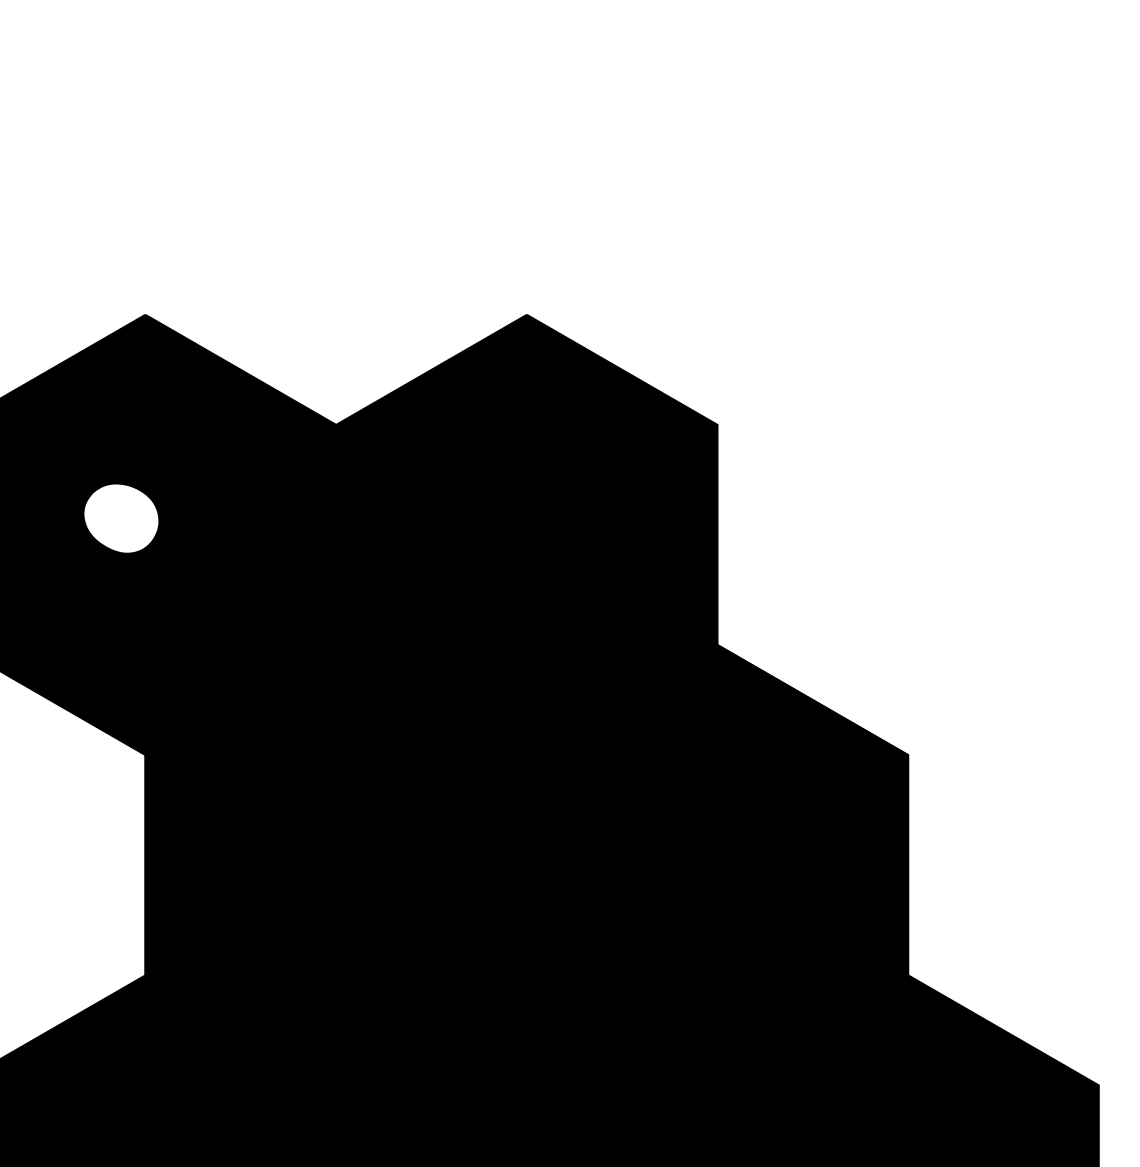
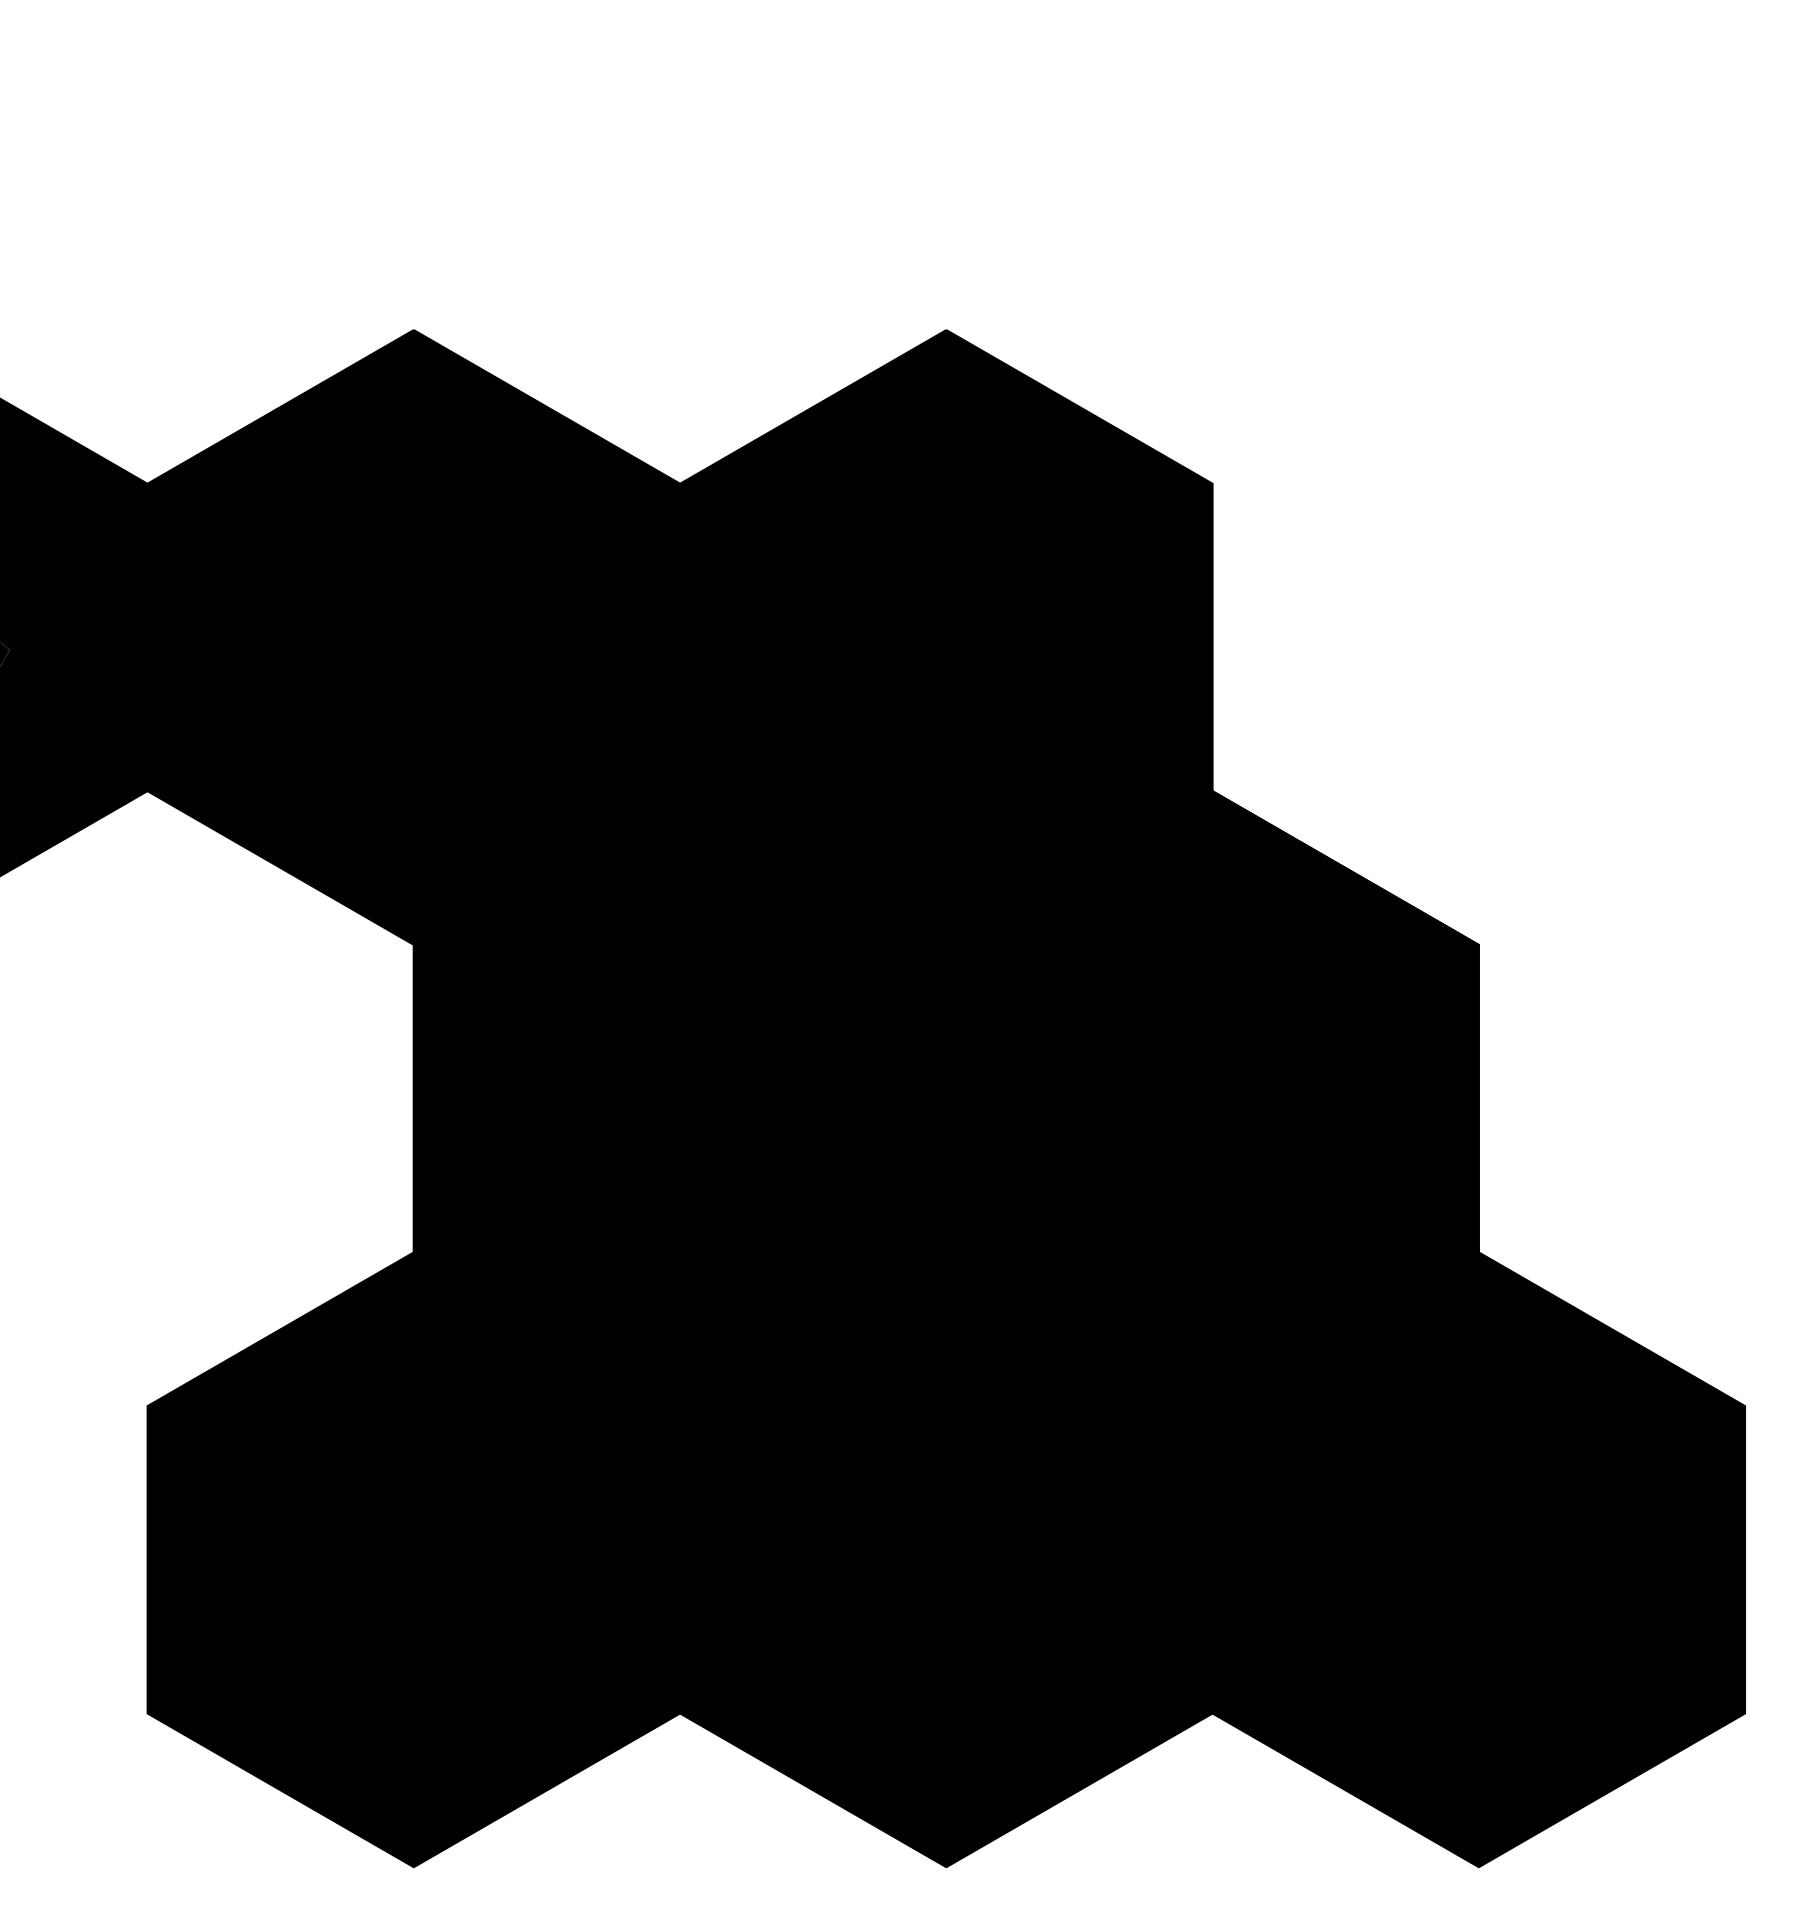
fill: (121, 518) -> (380, 614), added

